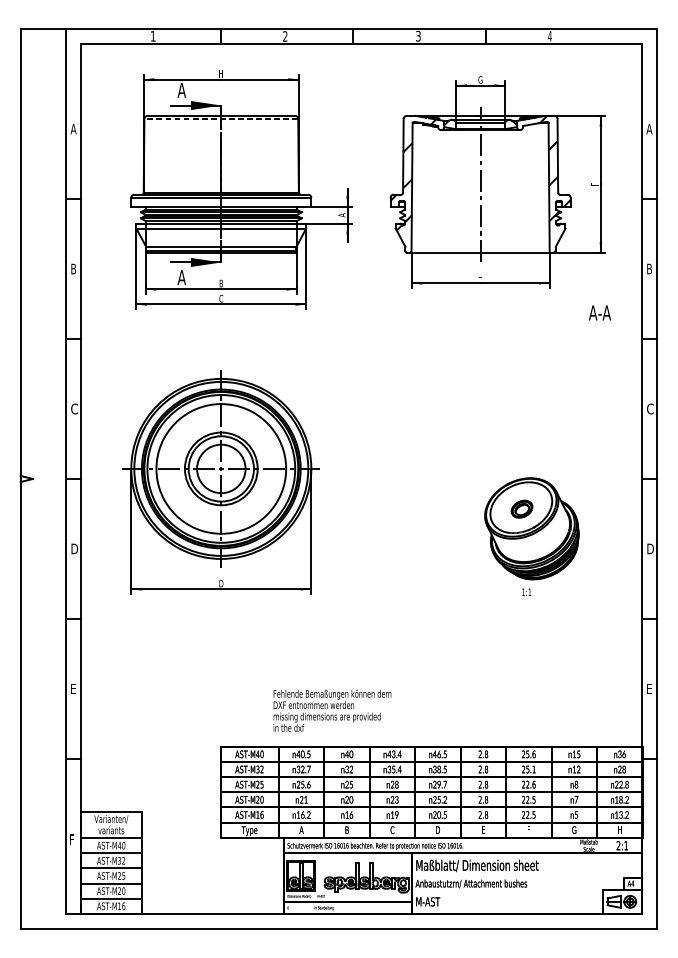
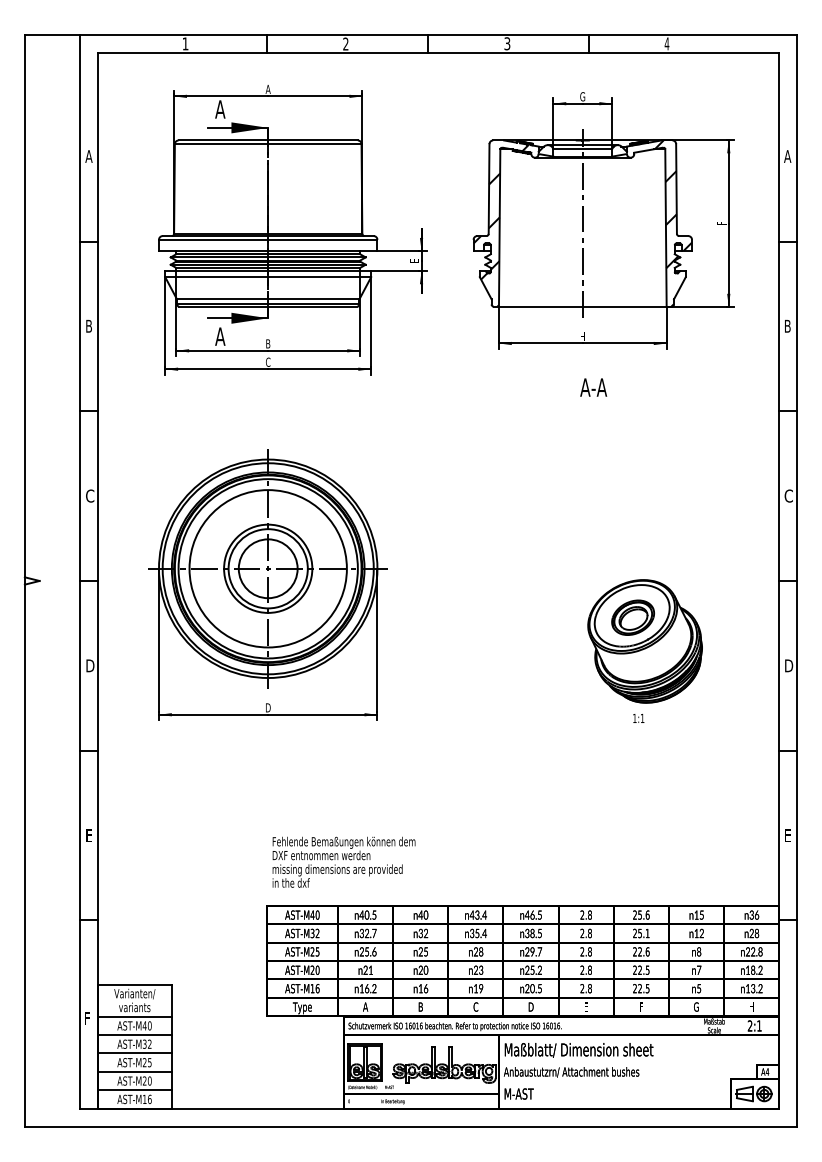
text: (220, 73) -> (267, 88), H -> A
line: (220, 119) -> (267, 144), dashed -> solid
text: (341, 214) -> (414, 260), A -> E
text: (599, 312) -> (593, 387), moved
part: (521, 509) -> (632, 617), size x1.67
text: (331, 710) -> (343, 861), moved

